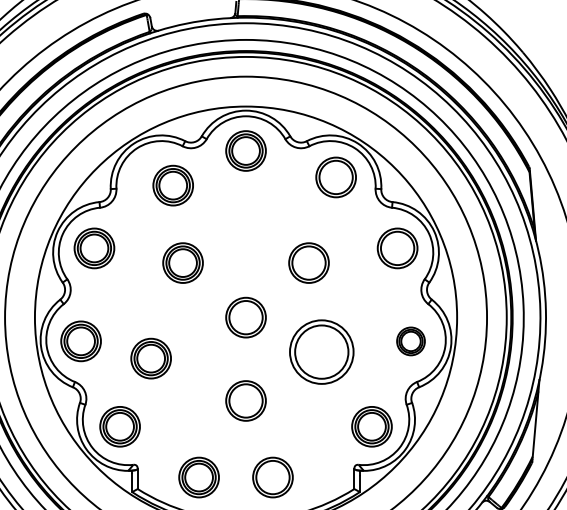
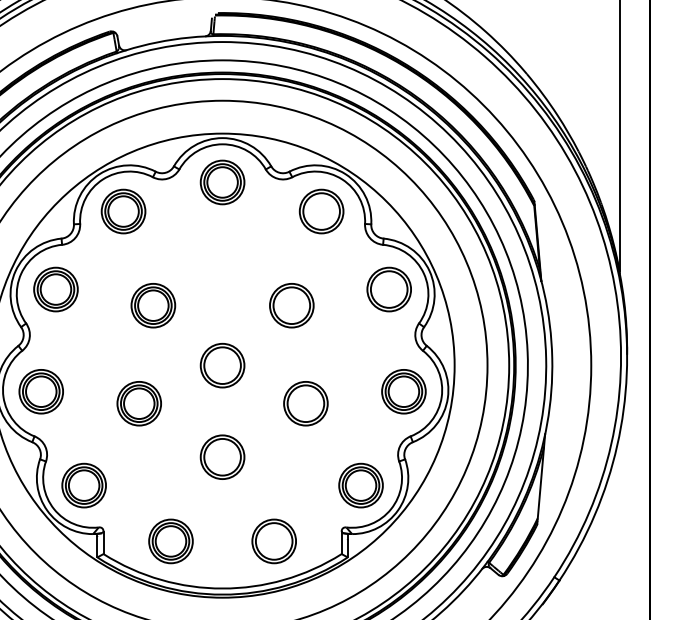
part: (173, 185) -> (123, 211), moved
part: (410, 341) -> (403, 391), size x1.43
part: (321, 352) -> (305, 403), size x0.62
part: (150, 358) -> (138, 403), moved
part: (272, 477) -> (273, 541), moved

